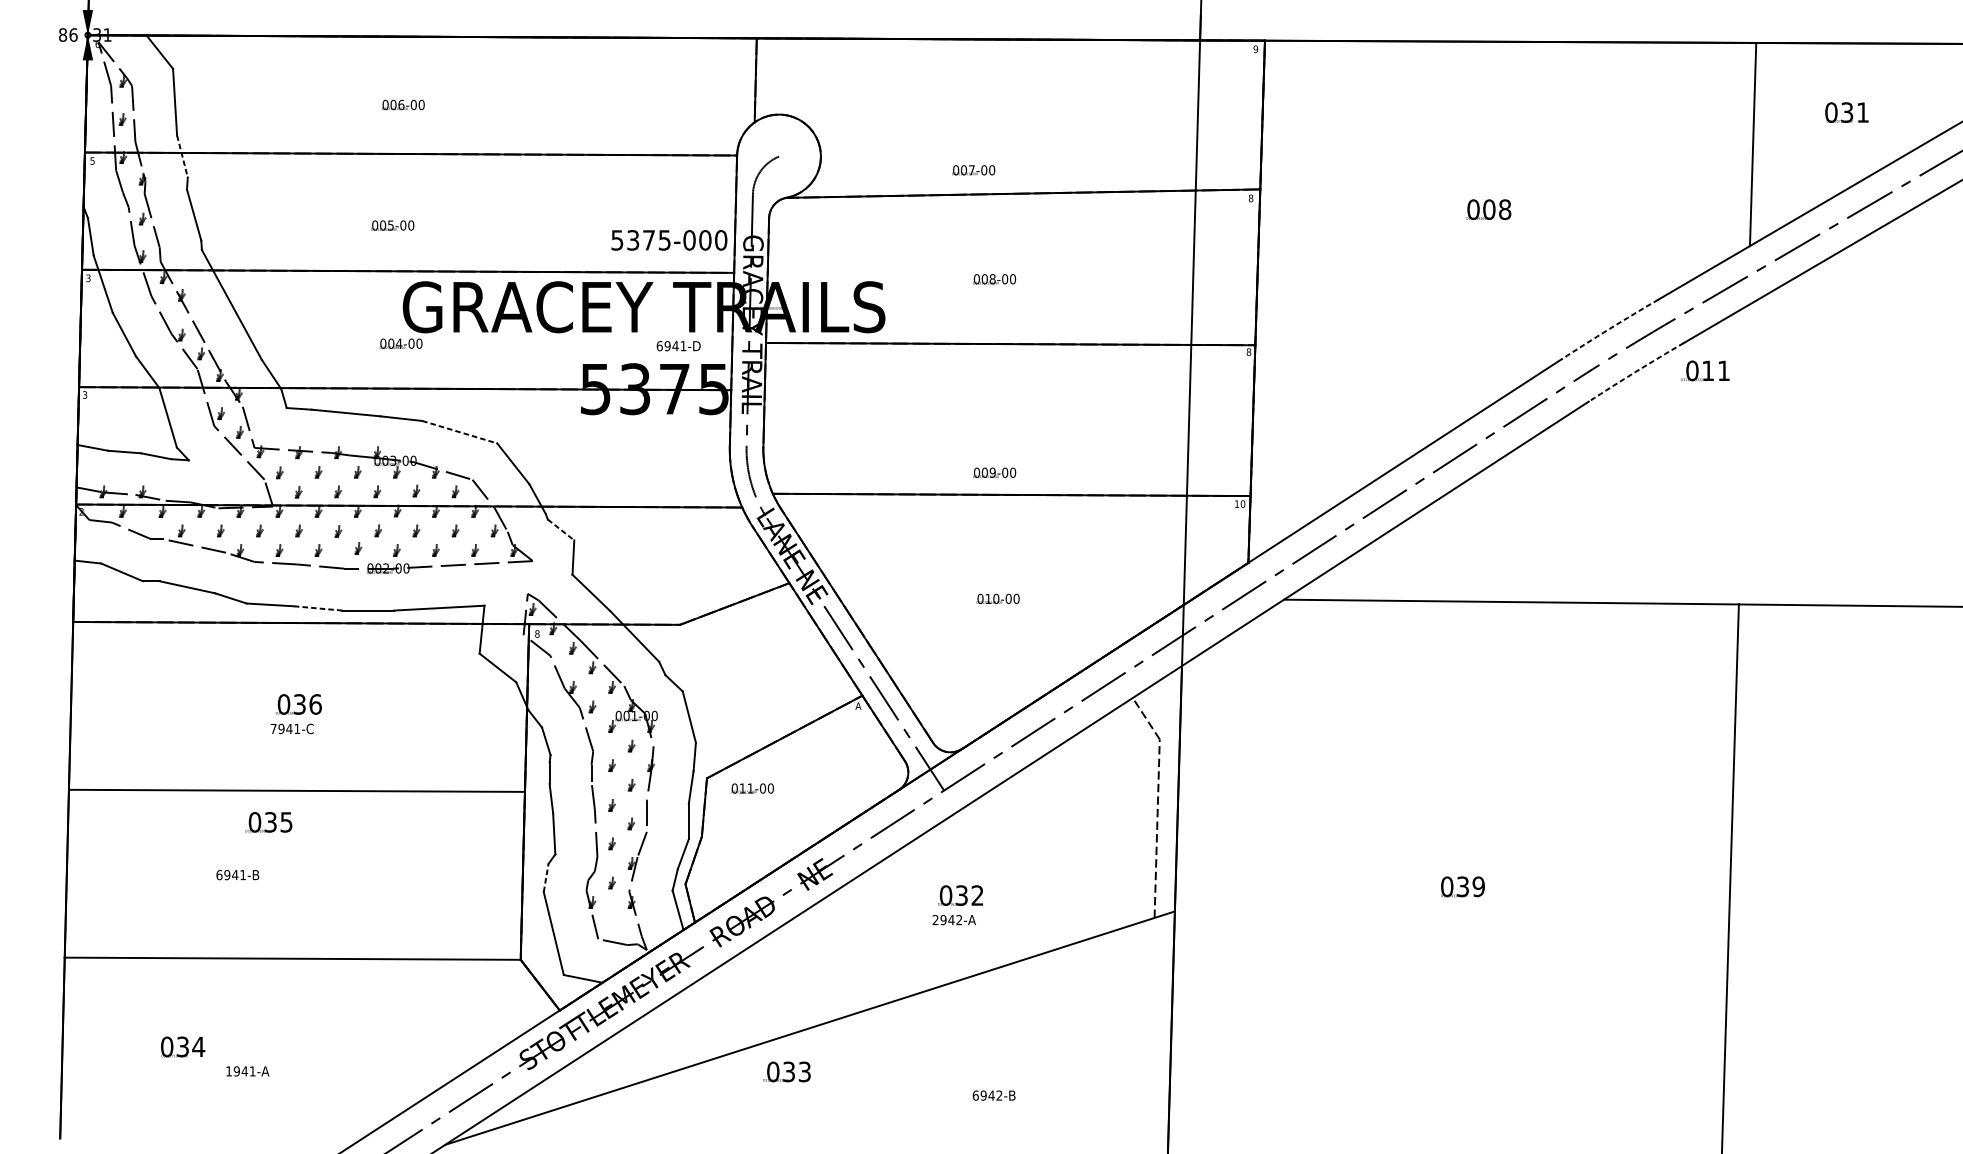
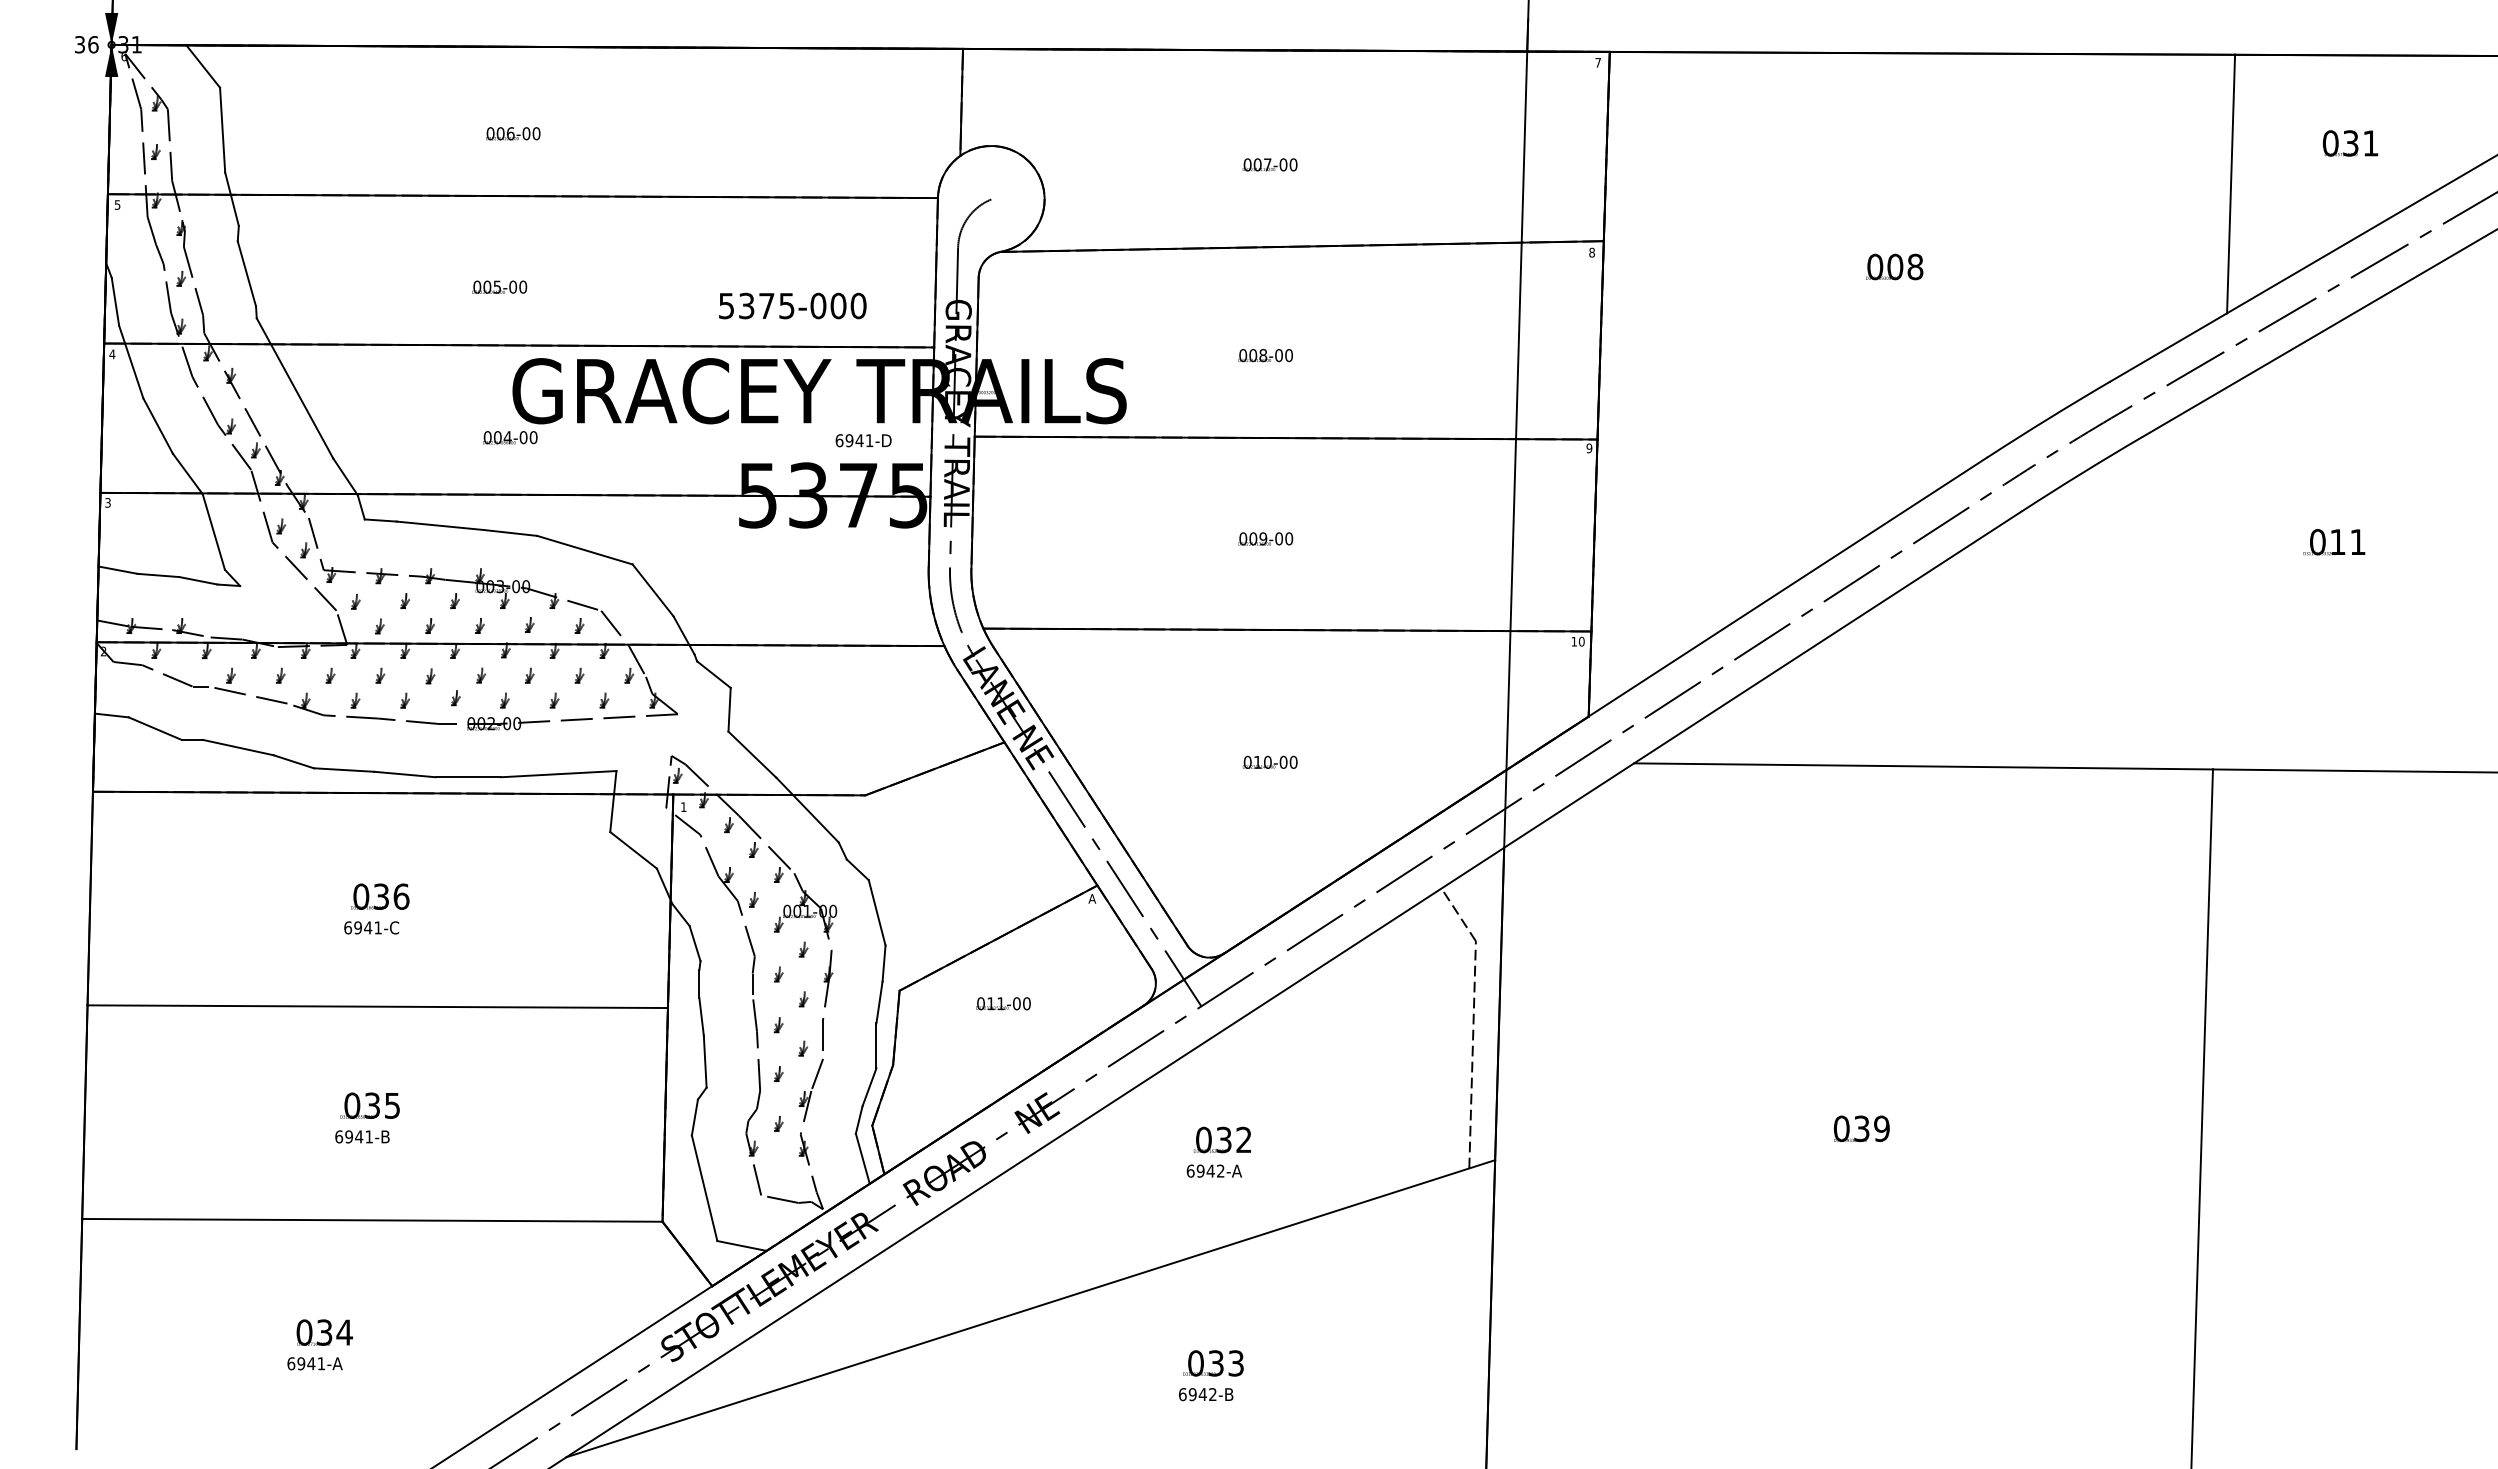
text: (62, 34) -> (79, 44), 86 -> 36
text: (1256, 49) -> (1598, 62), 9 -> 7
line: (182, 156) -> (232, 199), dashed -> solid
text: (973, 170) -> (1269, 164), moved
text: (669, 239) -> (792, 305), moved
text: (88, 278) -> (112, 354), 3 -> 4
arc: (1609, 328) -> (2048, 418), dashed -> solid
text: (1249, 352) -> (1589, 448), 8 -> 9
arc: (1635, 371) -> (2081, 473), dashed -> solid
text: (1705, 371) -> (2334, 542), moved
line: (459, 432) -> (584, 550), dashed -> solid
text: (994, 472) -> (1265, 538), moved
line: (561, 529) -> (714, 674), dashed -> solid
line: (317, 608) -> (404, 774), dashed -> solid
text: (537, 633) -> (683, 806), 8 -> 1
text: (273, 728) -> (348, 927), 7941-C -> 6941-C
text: (752, 788) -> (1003, 1003), moved
text: (268, 822) -> (369, 1105), moved
text: (237, 874) -> (362, 1136), moved
line: (546, 877) -> (695, 1117), dashed -> solid
text: (935, 919) -> (1190, 1170), 2942-A -> 6942-A
text: (182, 1046) -> (324, 1332), moved
text: (229, 1071) -> (291, 1363), 1941-A -> 6941-A
text: (787, 1071) -> (1213, 1363), moved
text: (994, 1095) -> (1206, 1394), moved

